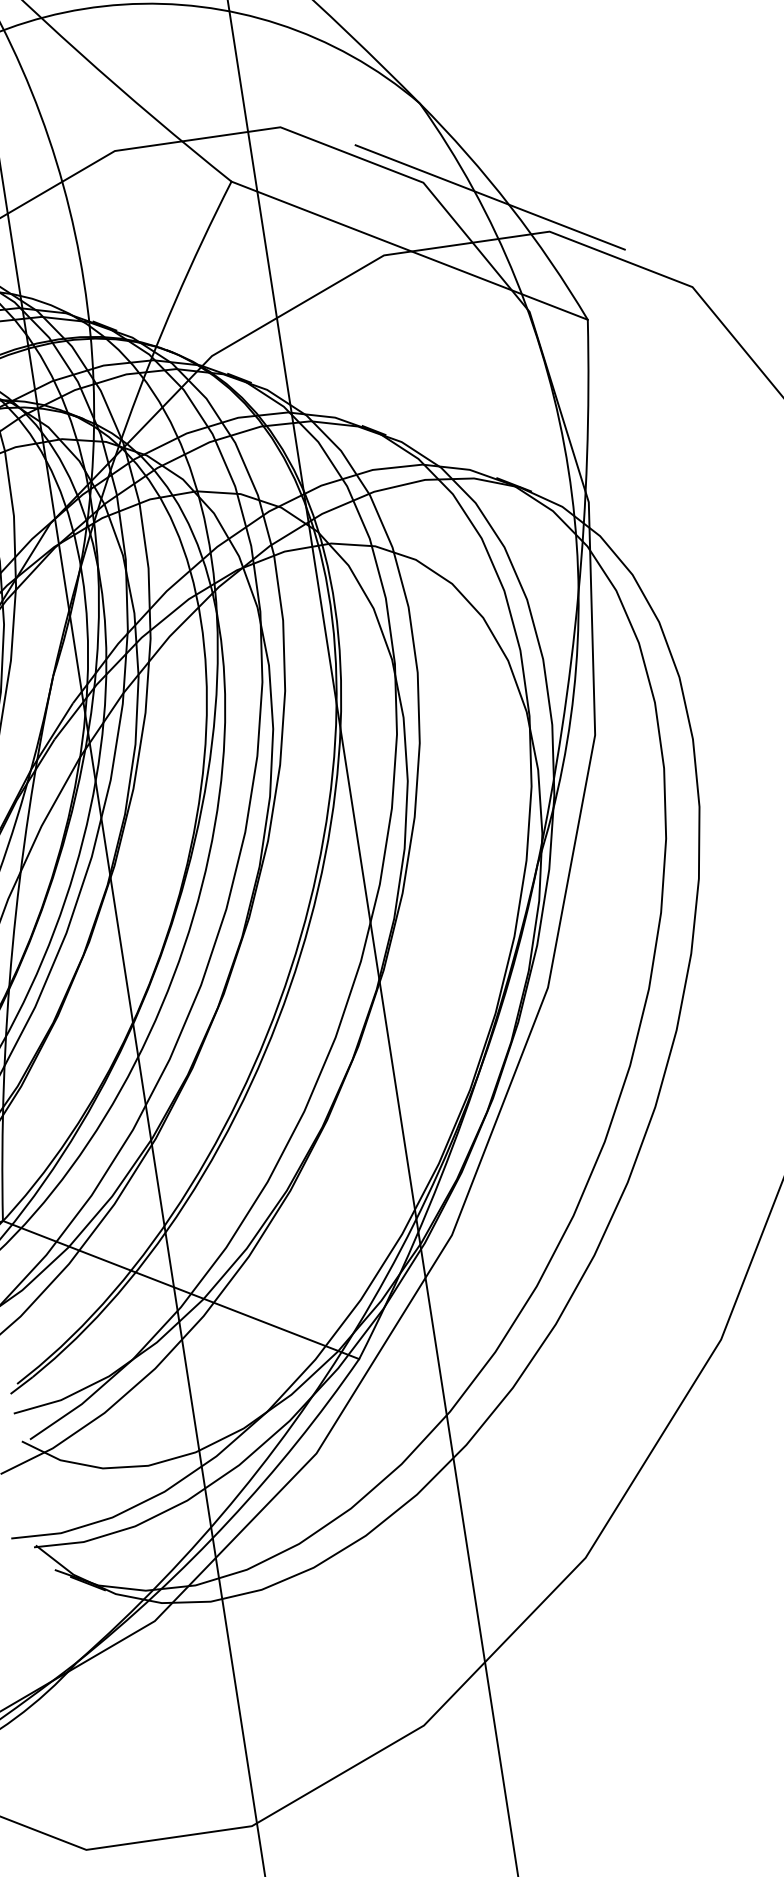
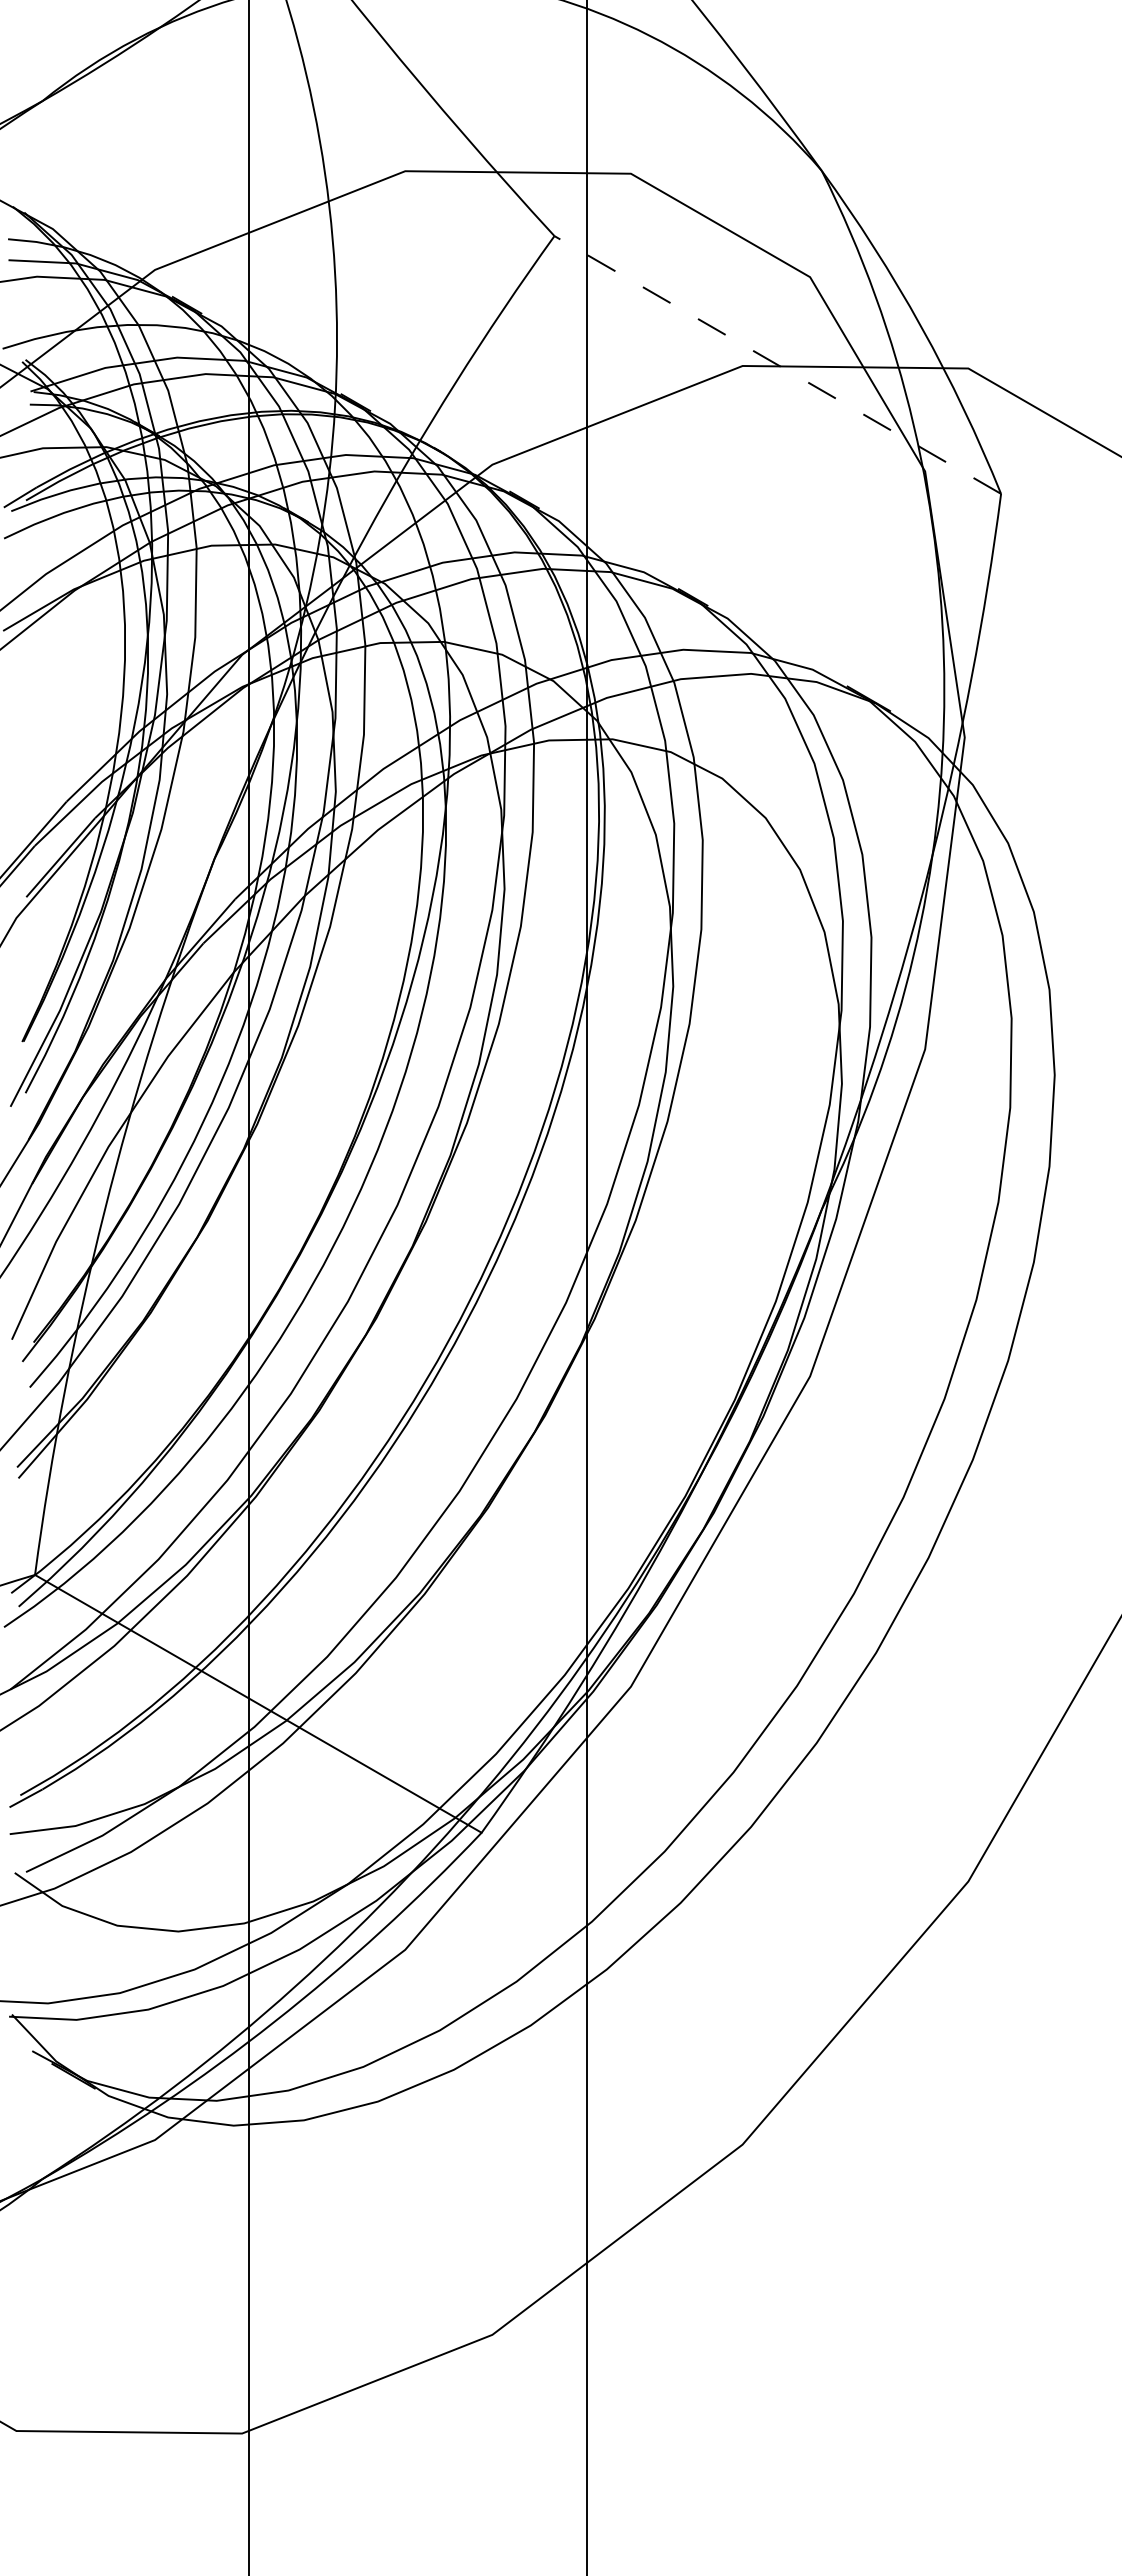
line: (489, 197) -> (895, 310), removed
line: (409, 251) -> (777, 365), solid -> dashed

